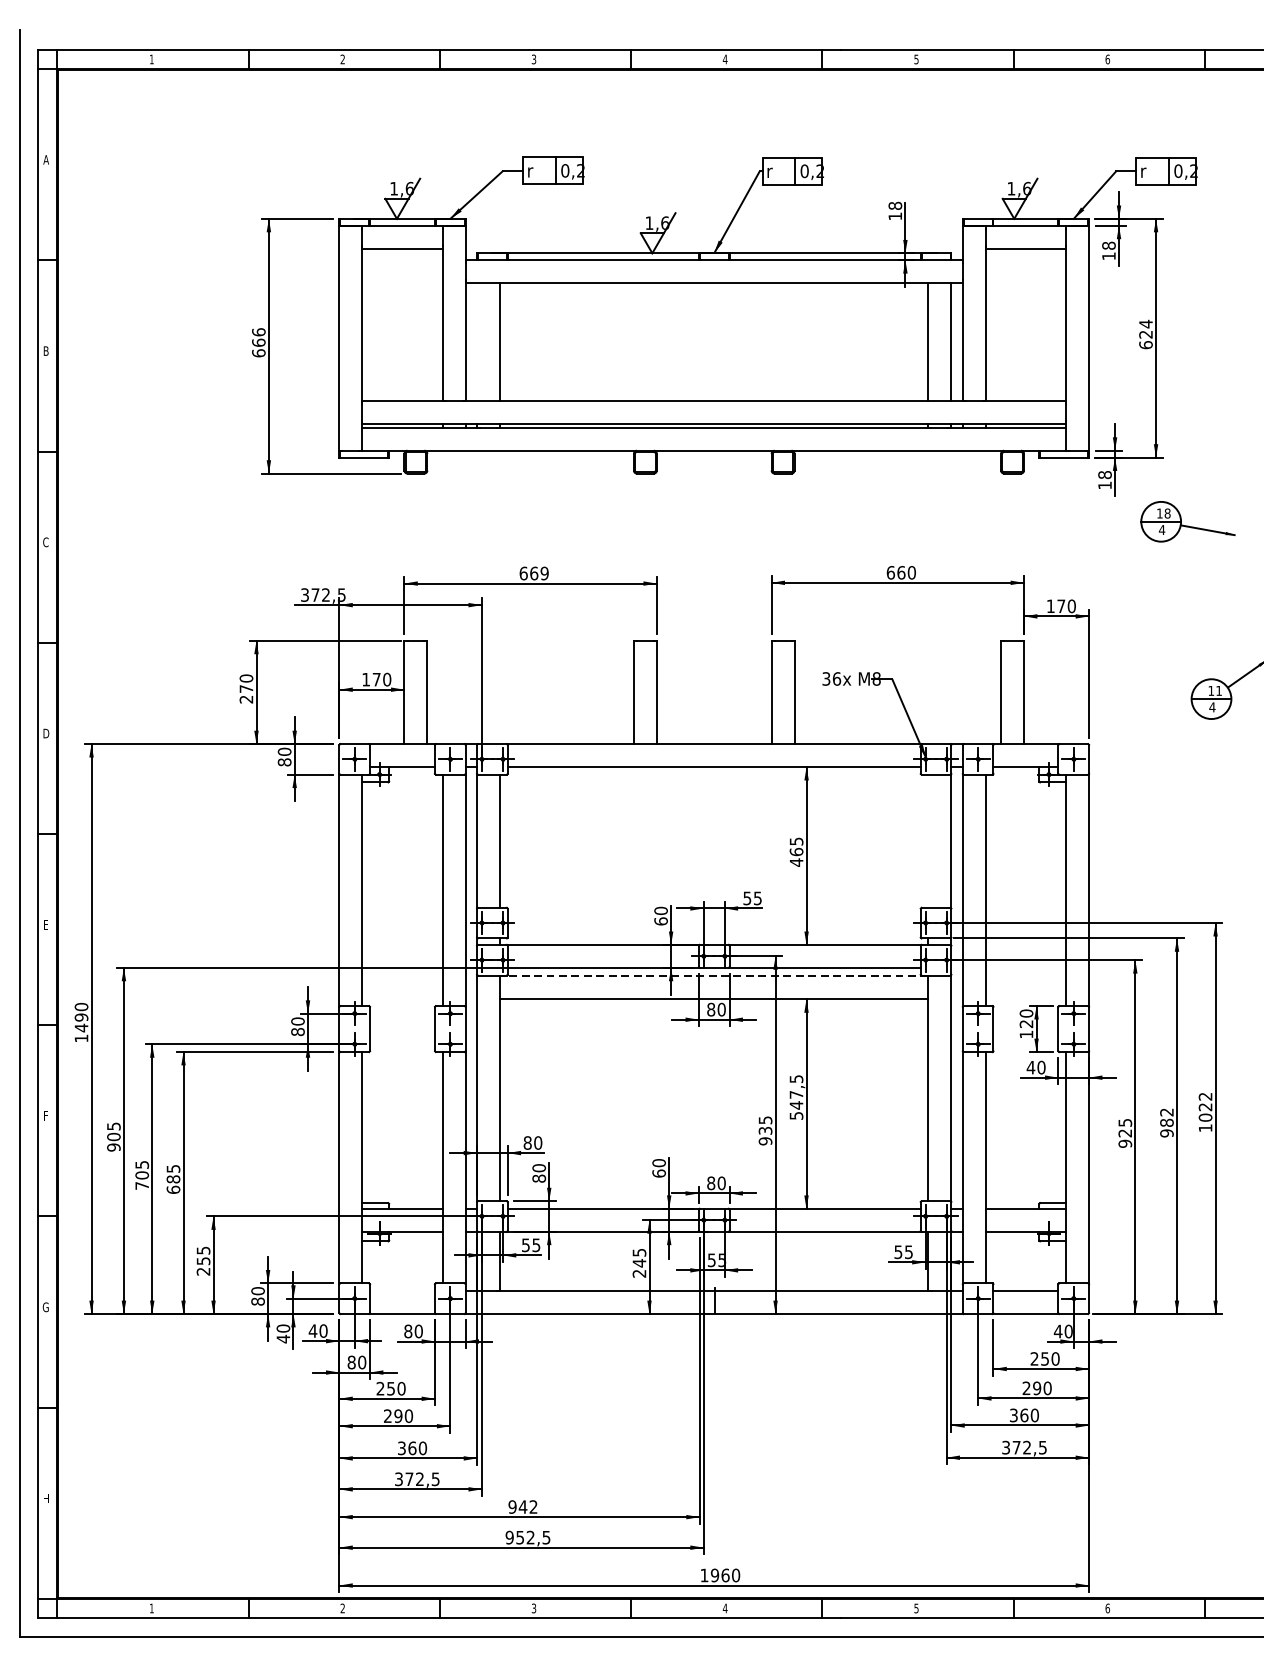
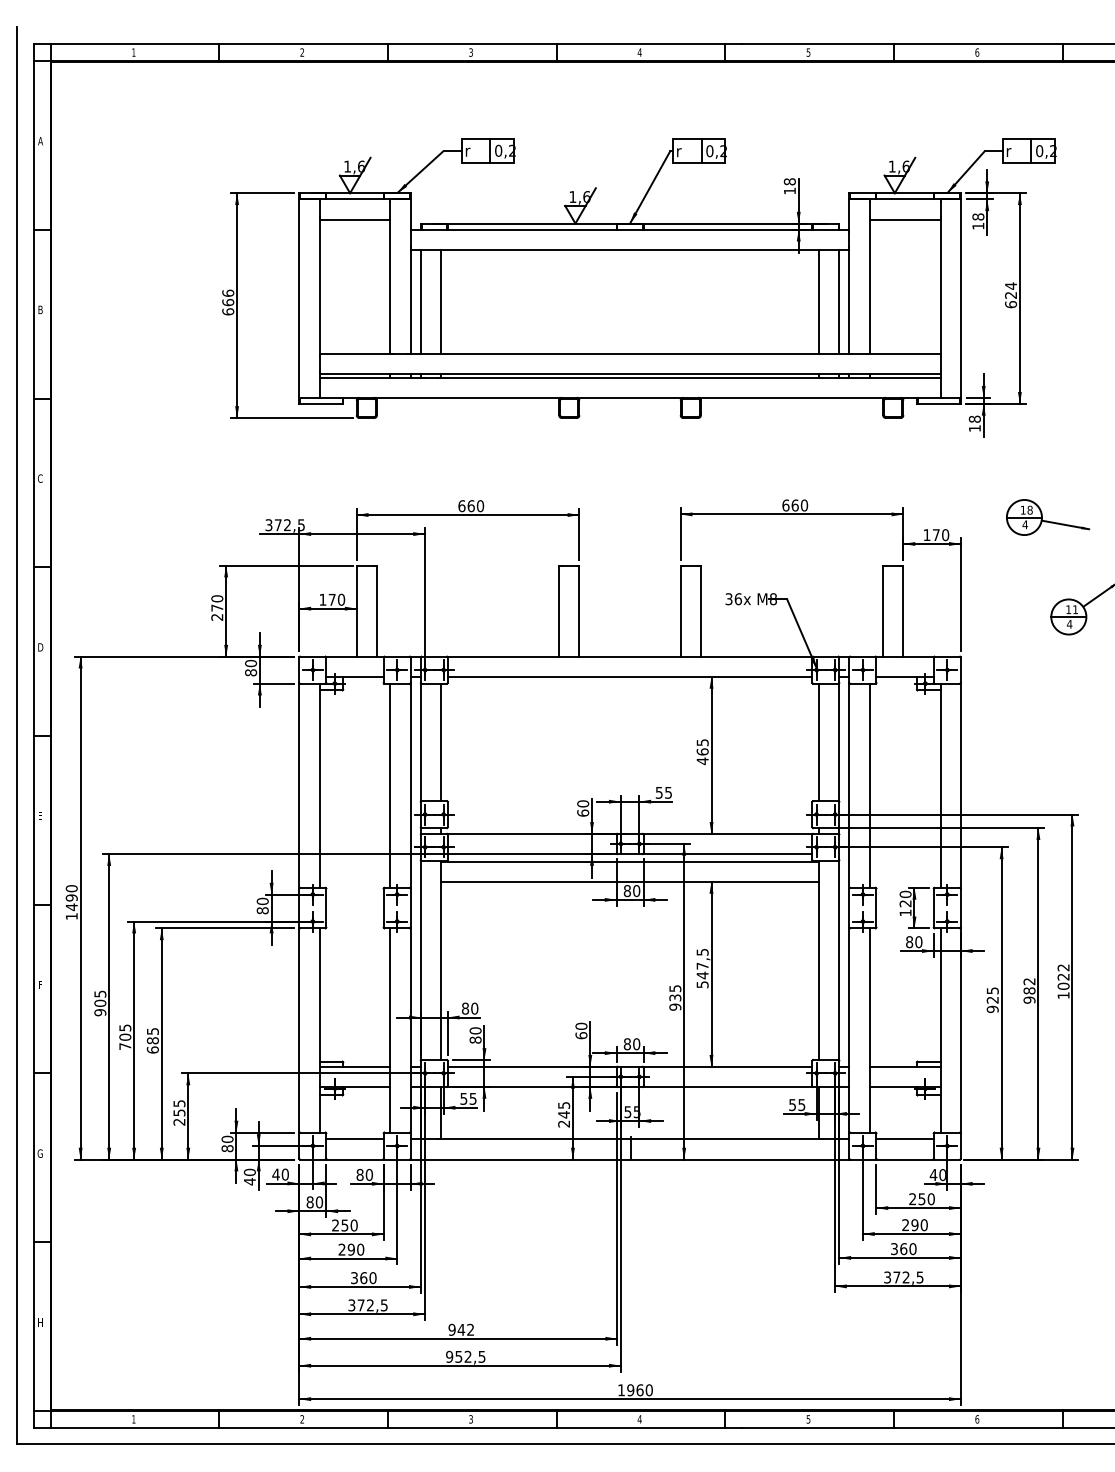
line: (476, 341) -> (420, 301), added
part: (1188, 521) -> (1048, 517), moved
text: (543, 573) -> (479, 506), 669 -> 660
line: (928, 841) -> (819, 742), added
line: (714, 976) -> (630, 861), dashed -> solid
text: (1030, 1068) -> (909, 942), 40 -> 80
line: (401, 1291) -> (354, 1139), added

